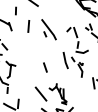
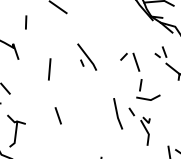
line: (28, 26) -> (49, 69), moved
part: (48, 29) -> (86, 56), size x0.7
line: (45, 67) -> (58, 115), moved

